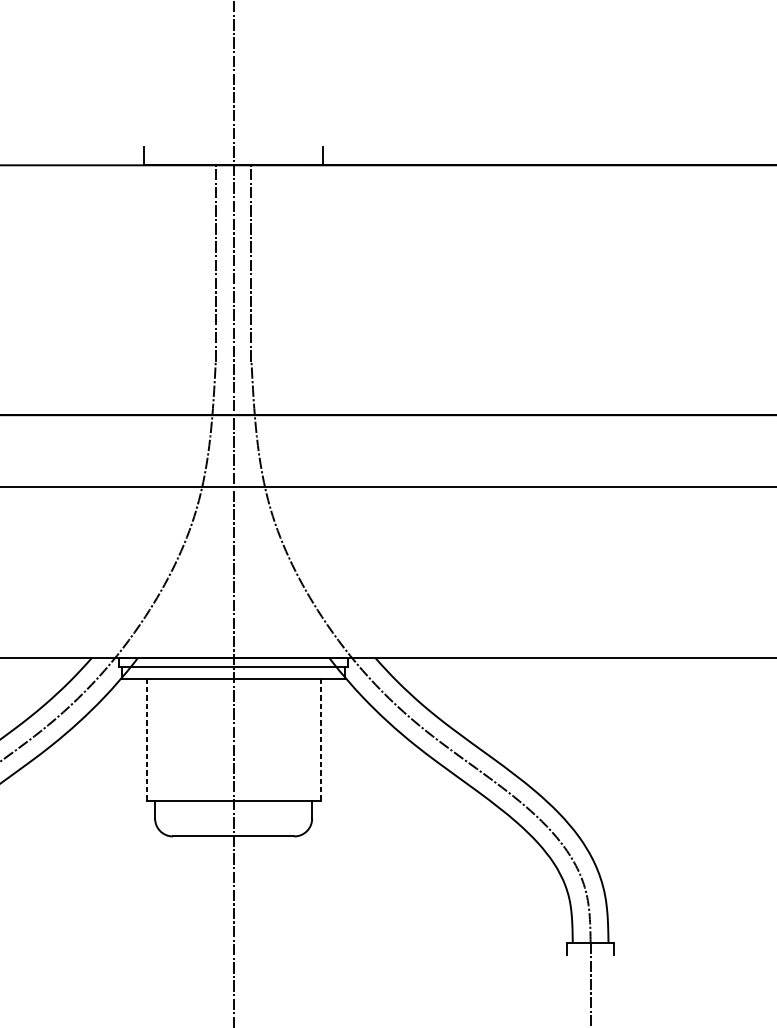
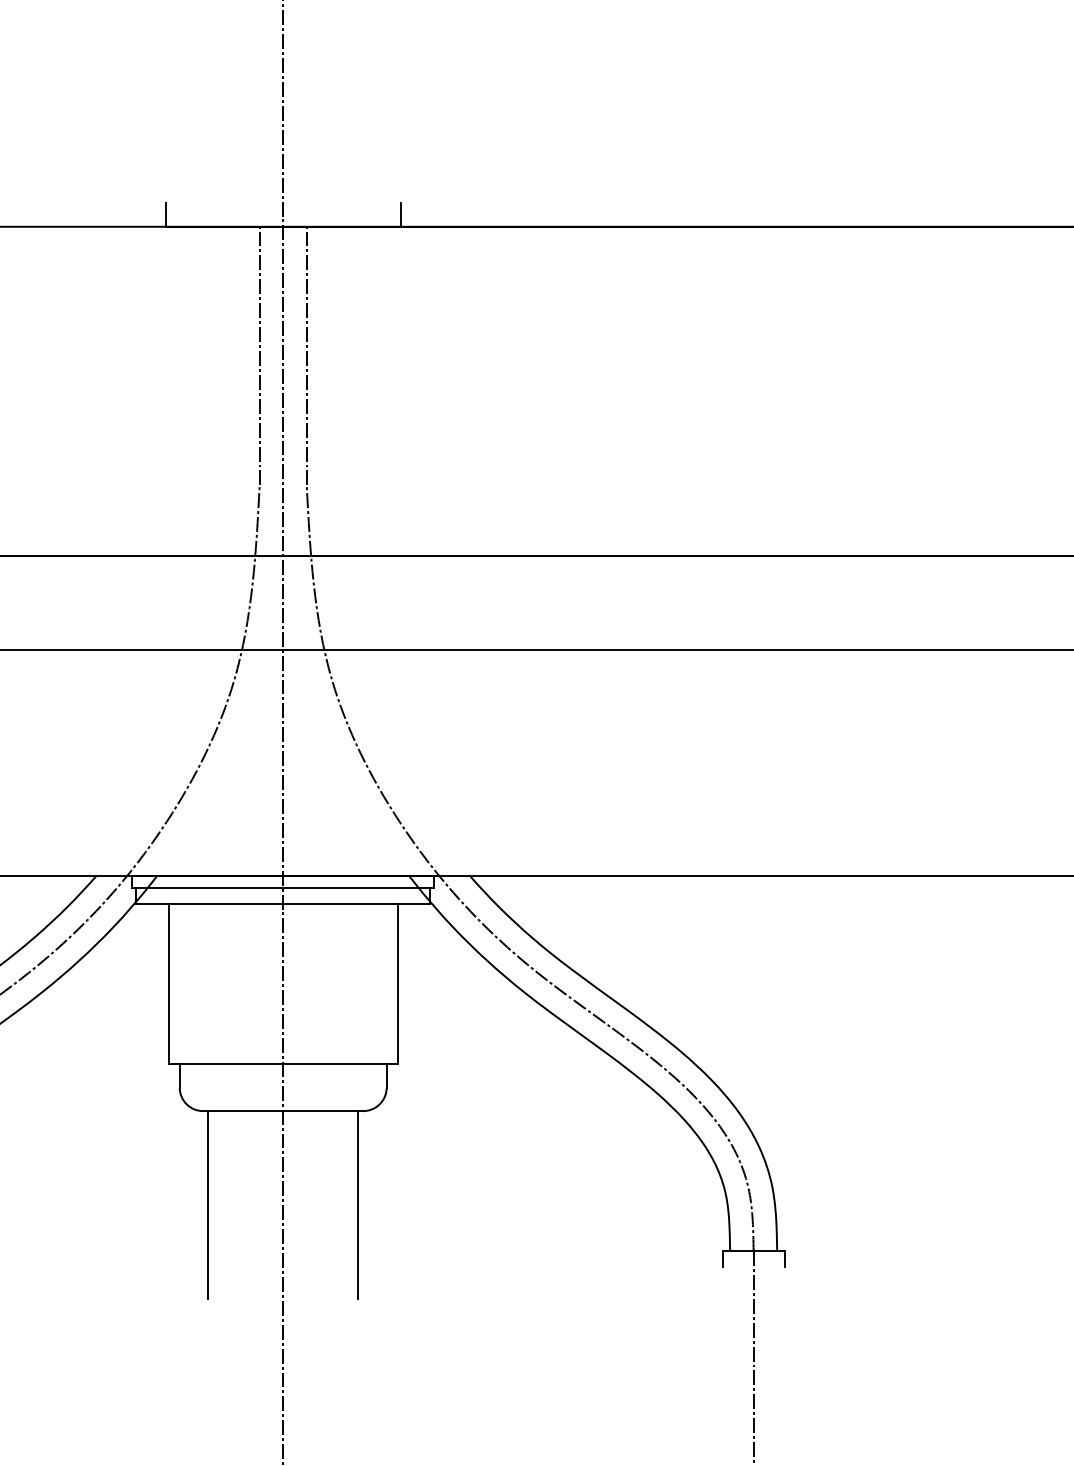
line: (146, 740) -> (168, 984), dashed -> solid
line: (320, 740) -> (397, 984), dashed -> solid
line: (176, 908) -> (207, 1205), added
line: (290, 908) -> (358, 1205), added

